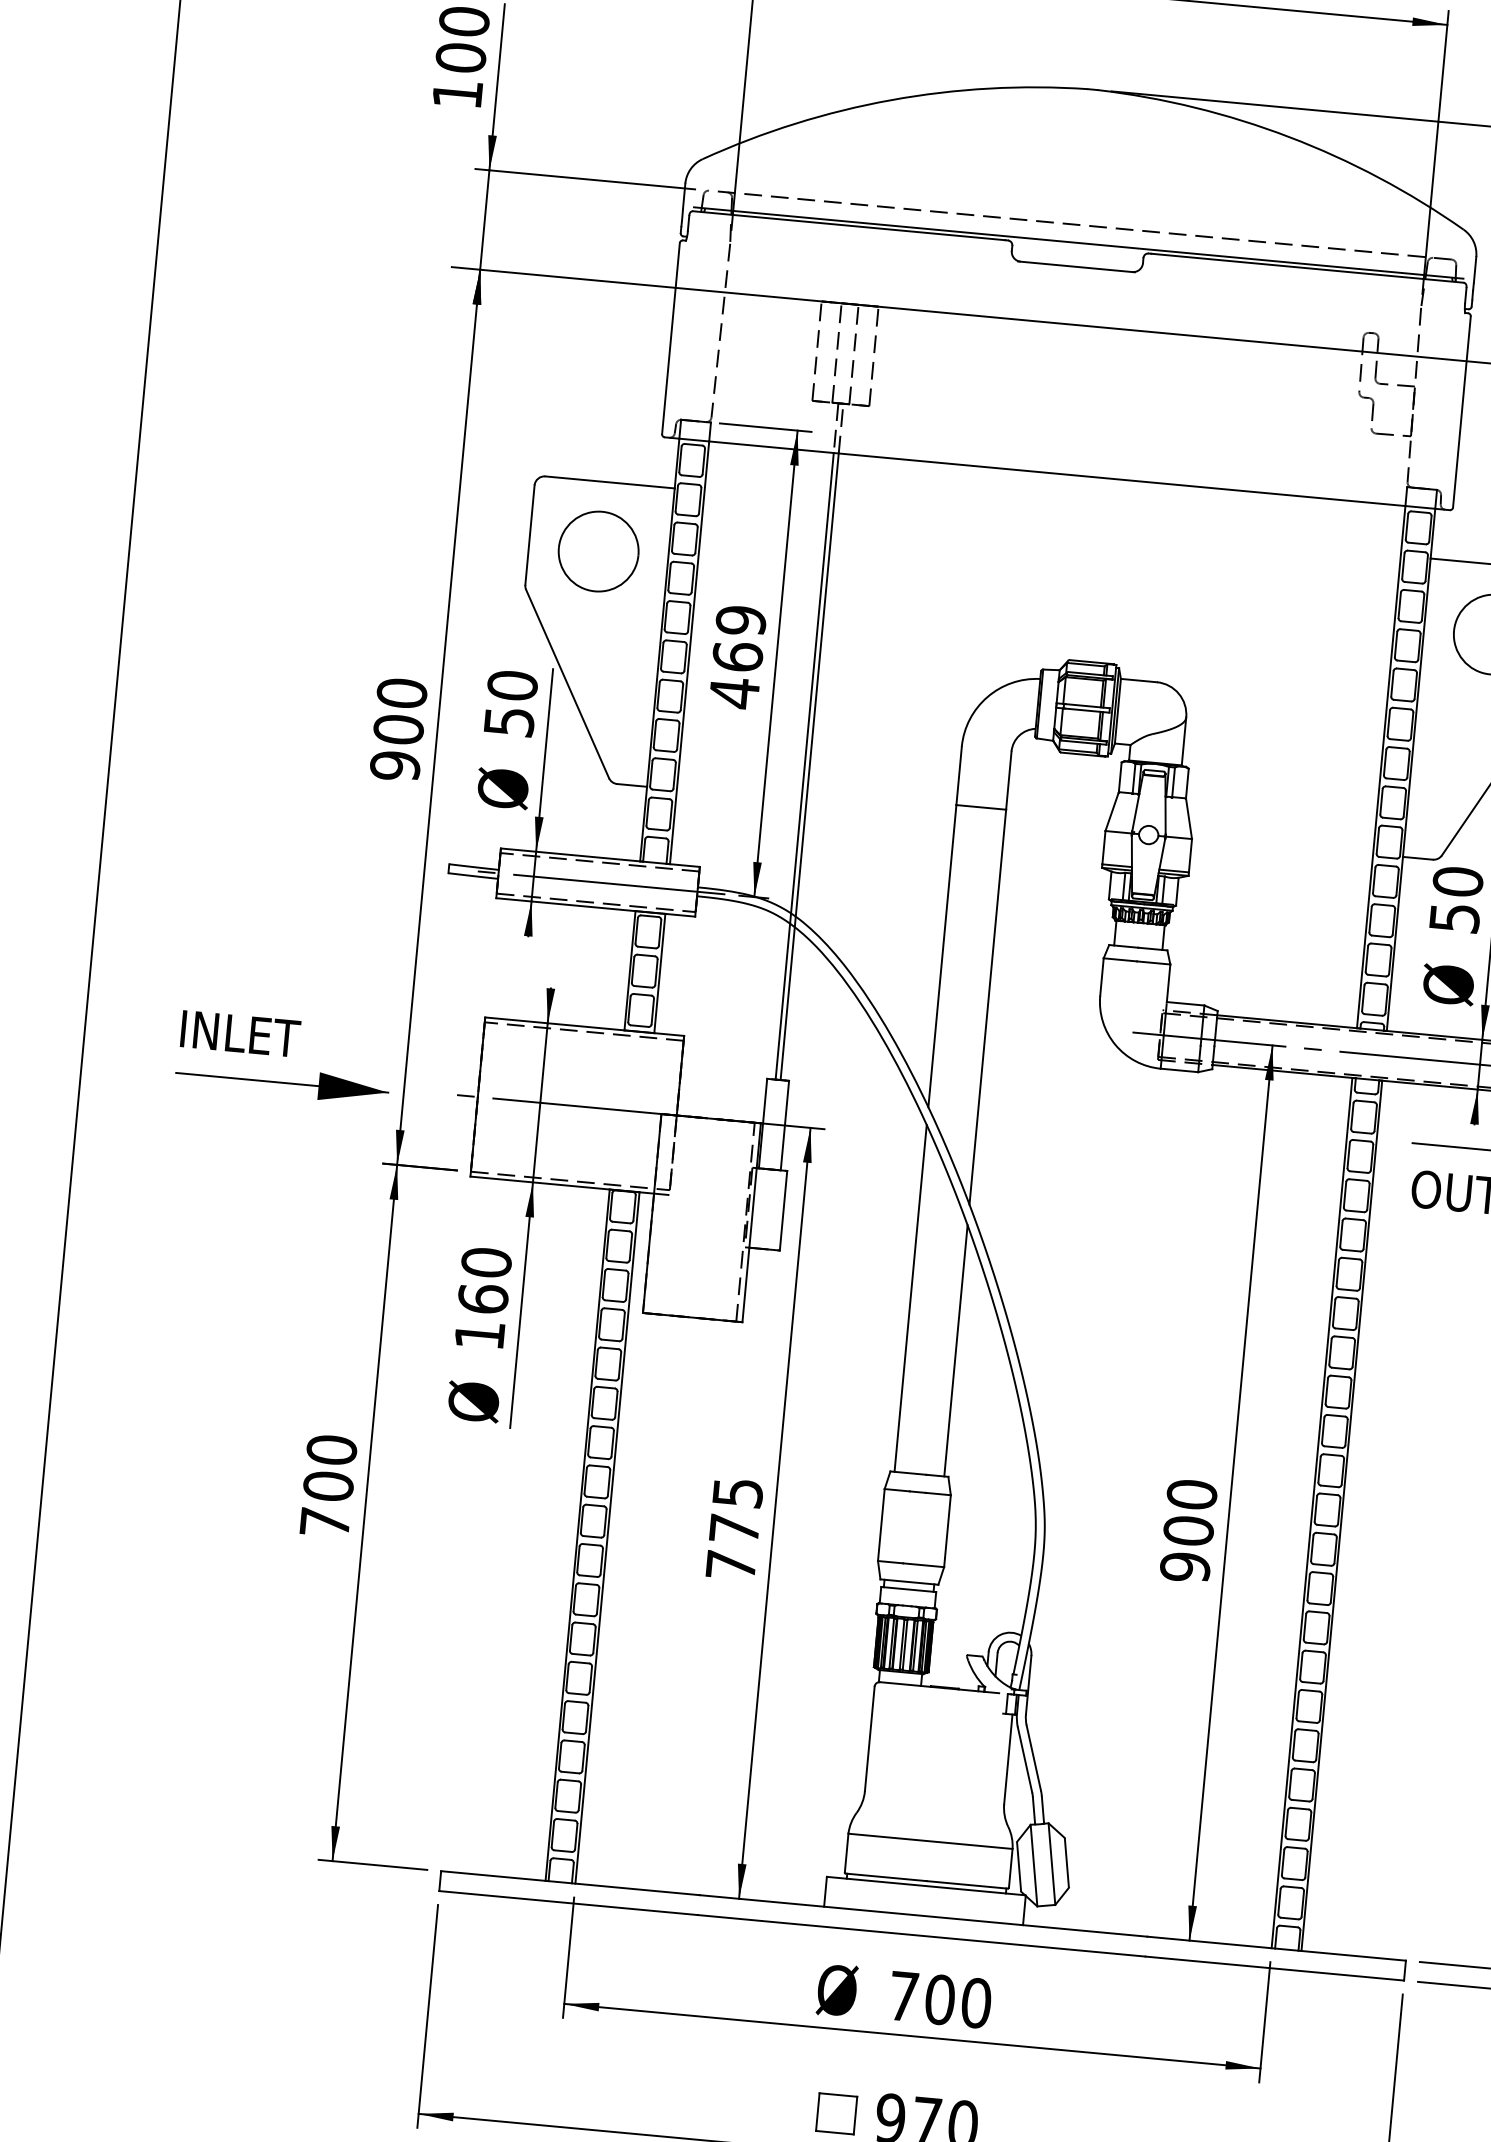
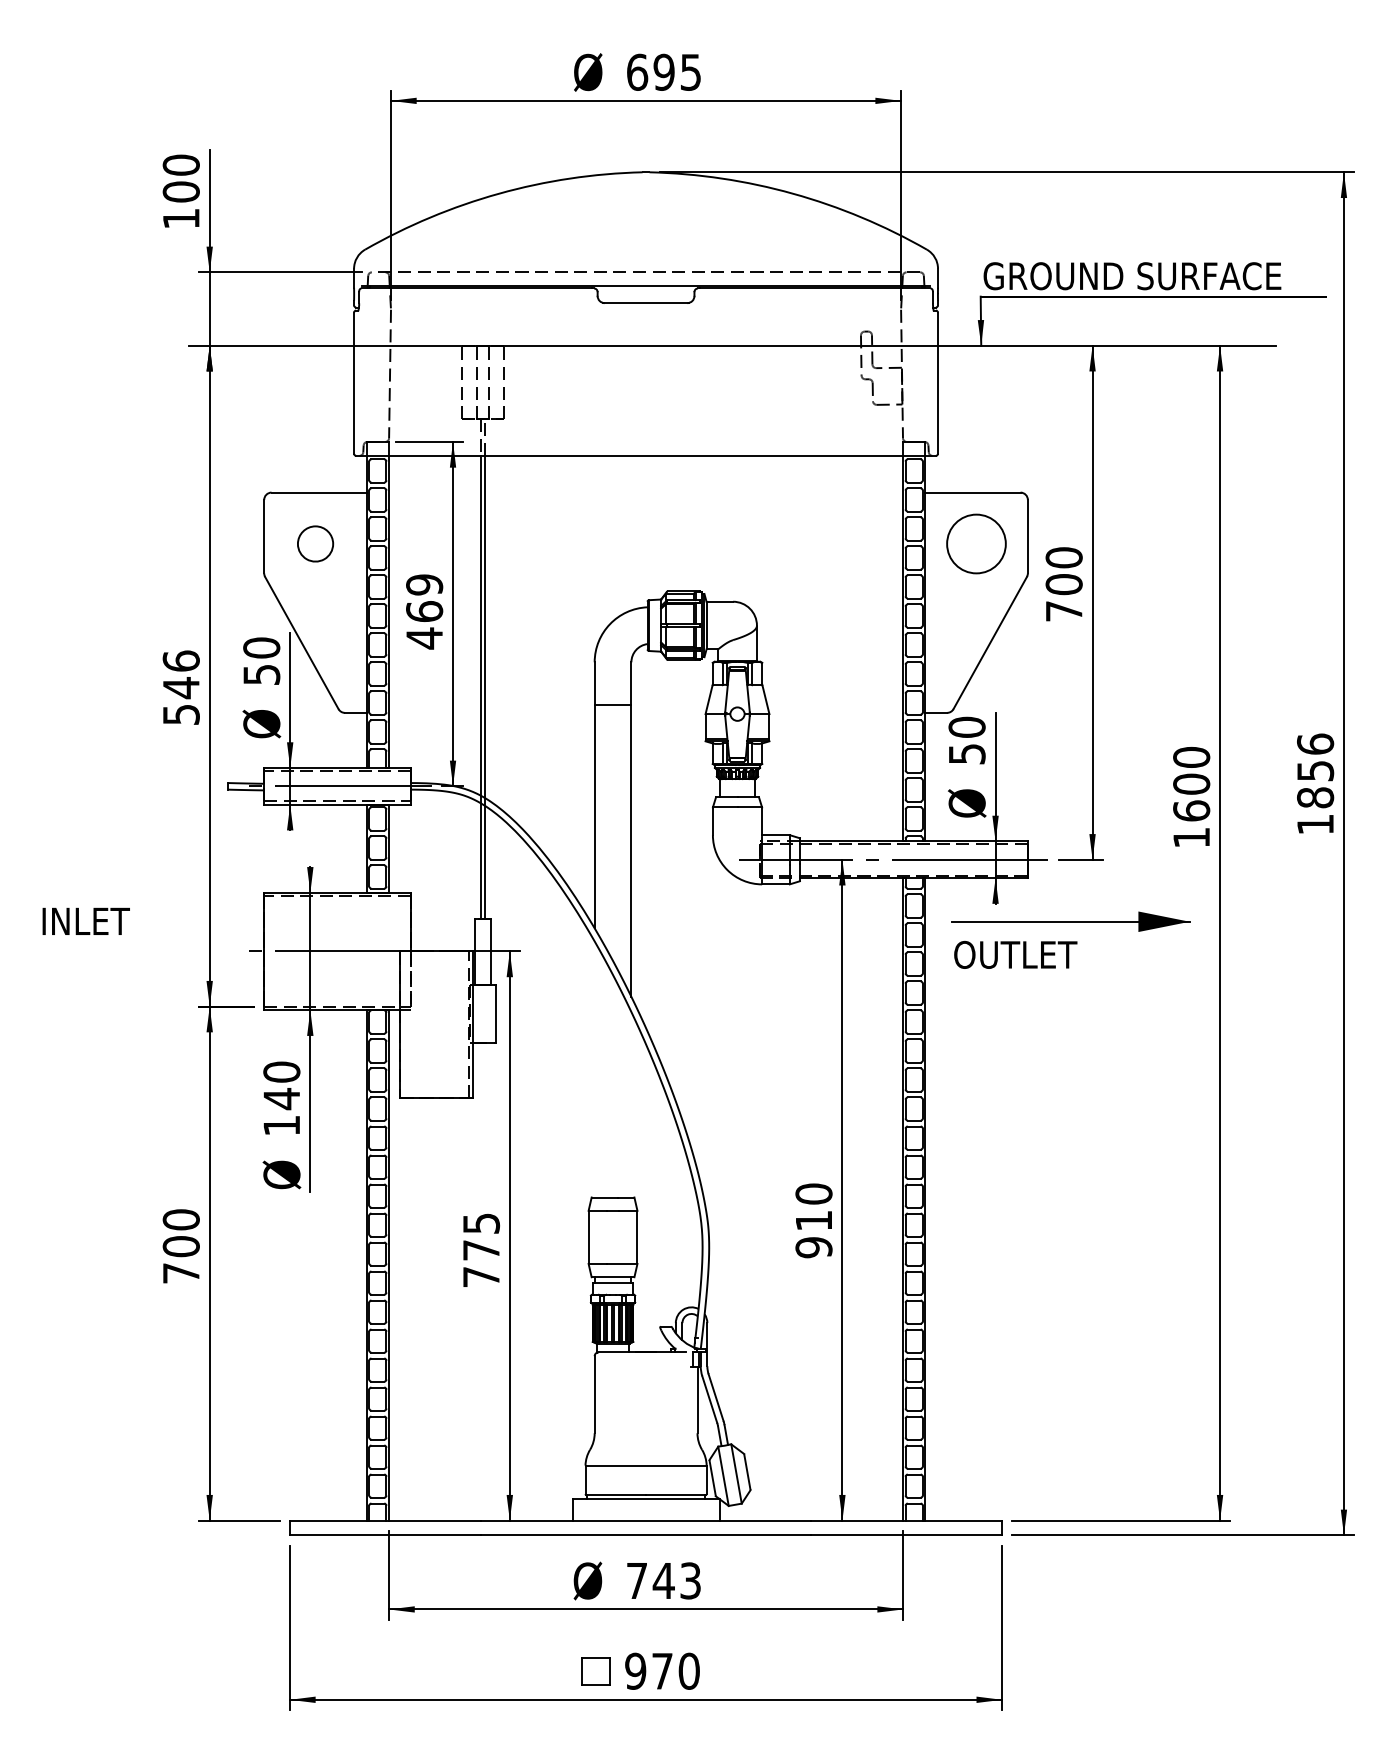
part: (598, 550) -> (315, 543), size x0.6
text: (397, 728) -> (180, 687), 900 -> 546
part: (281, 1082) -> (119, 954), removed
line: (910, 1298) -> (594, 1069), removed
text: (482, 1299) -> (281, 1099), 160 -> 140
line: (956, 1350) -> (631, 1104), removed
text: (1188, 1530) -> (813, 1220), 900 -> 910
text: (957, 2000) -> (676, 1580), 700 -> 743

